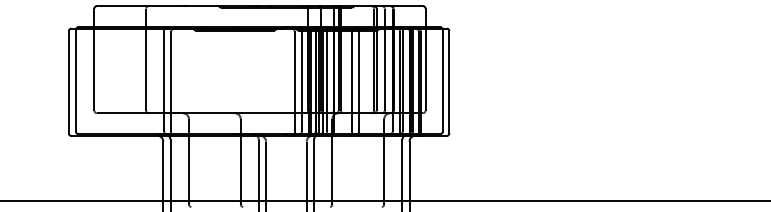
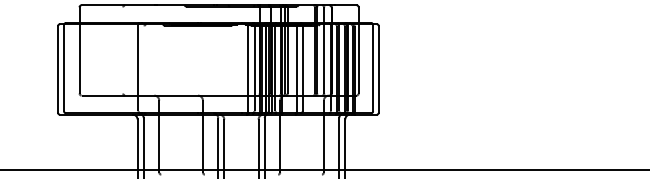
line: (146, 59) -> (123, 50), removed
line: (171, 82) -> (144, 69), removed

